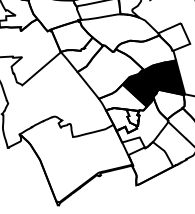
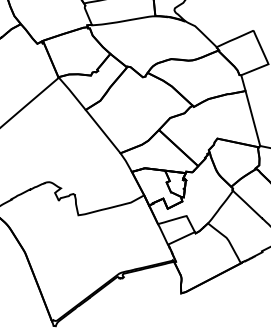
fill: (153, 83) -> (208, 128), removed

